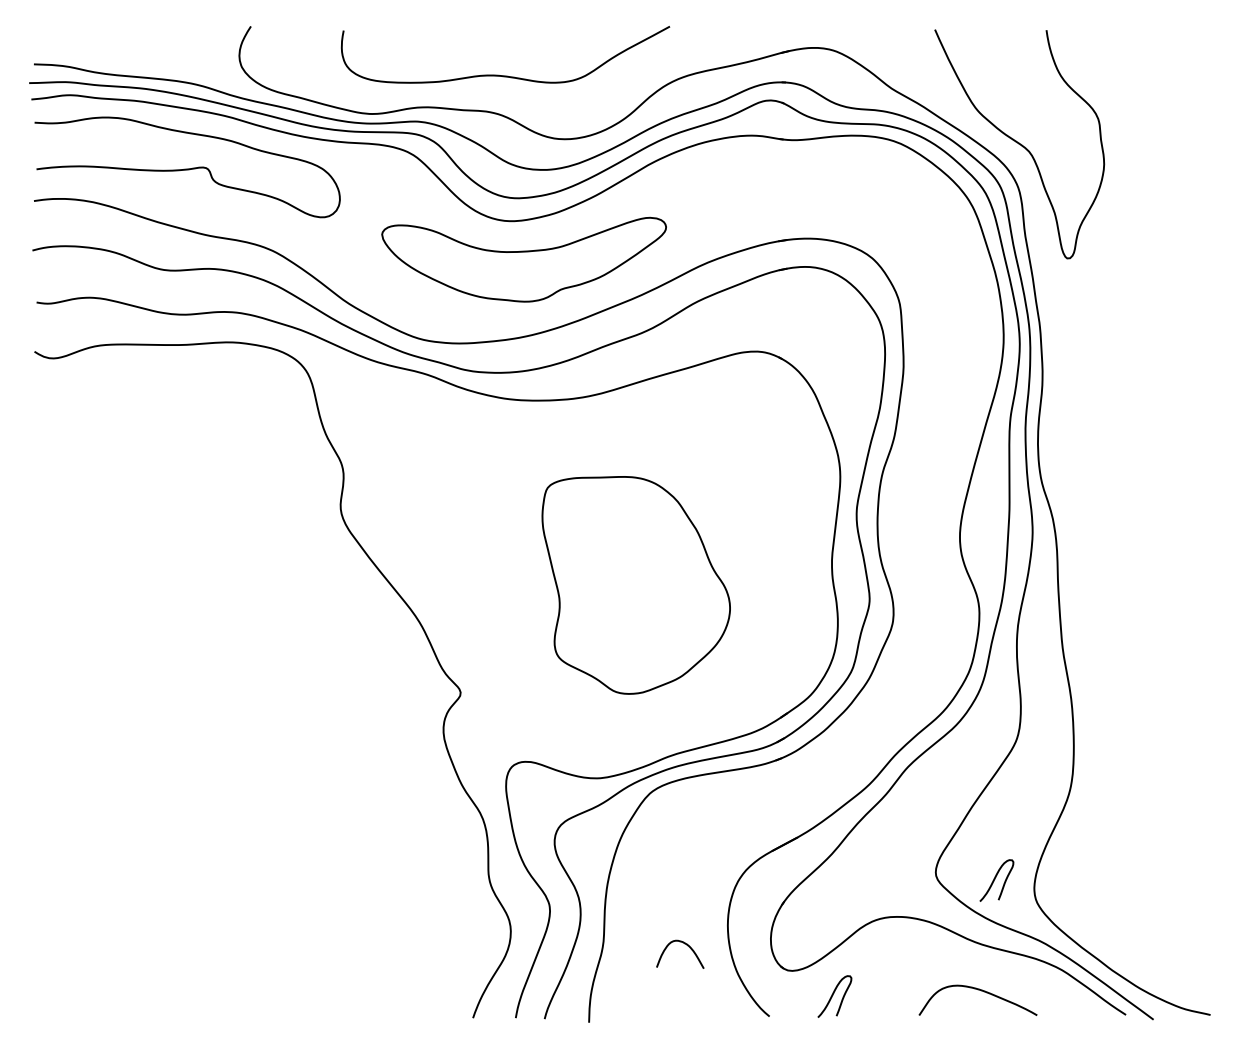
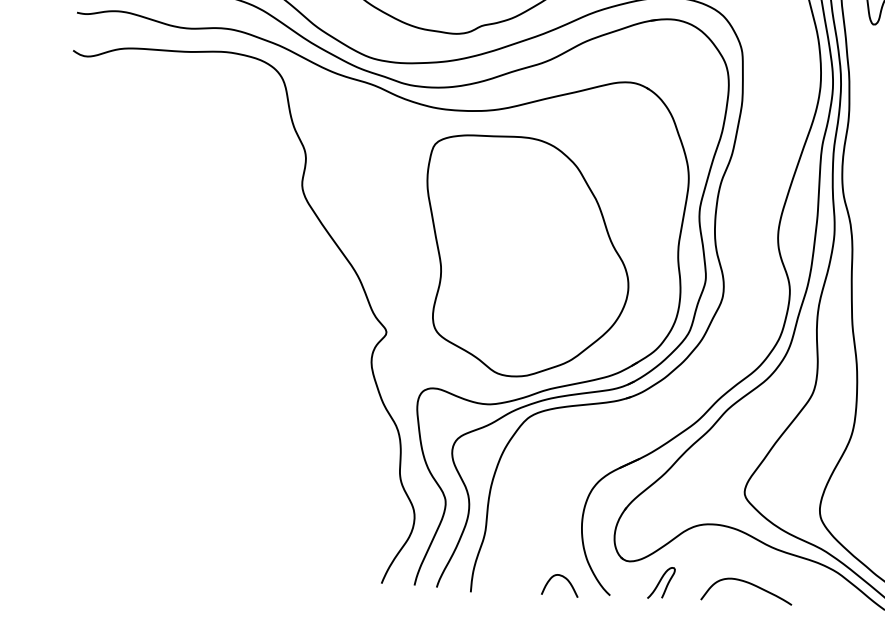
part: (636, 585) -> (526, 257), size x1.43
curve: (995, 879) -> (790, 499), removed
curve: (684, 944) -> (563, 578), moved
curve: (981, 991) -> (749, 584), moved

